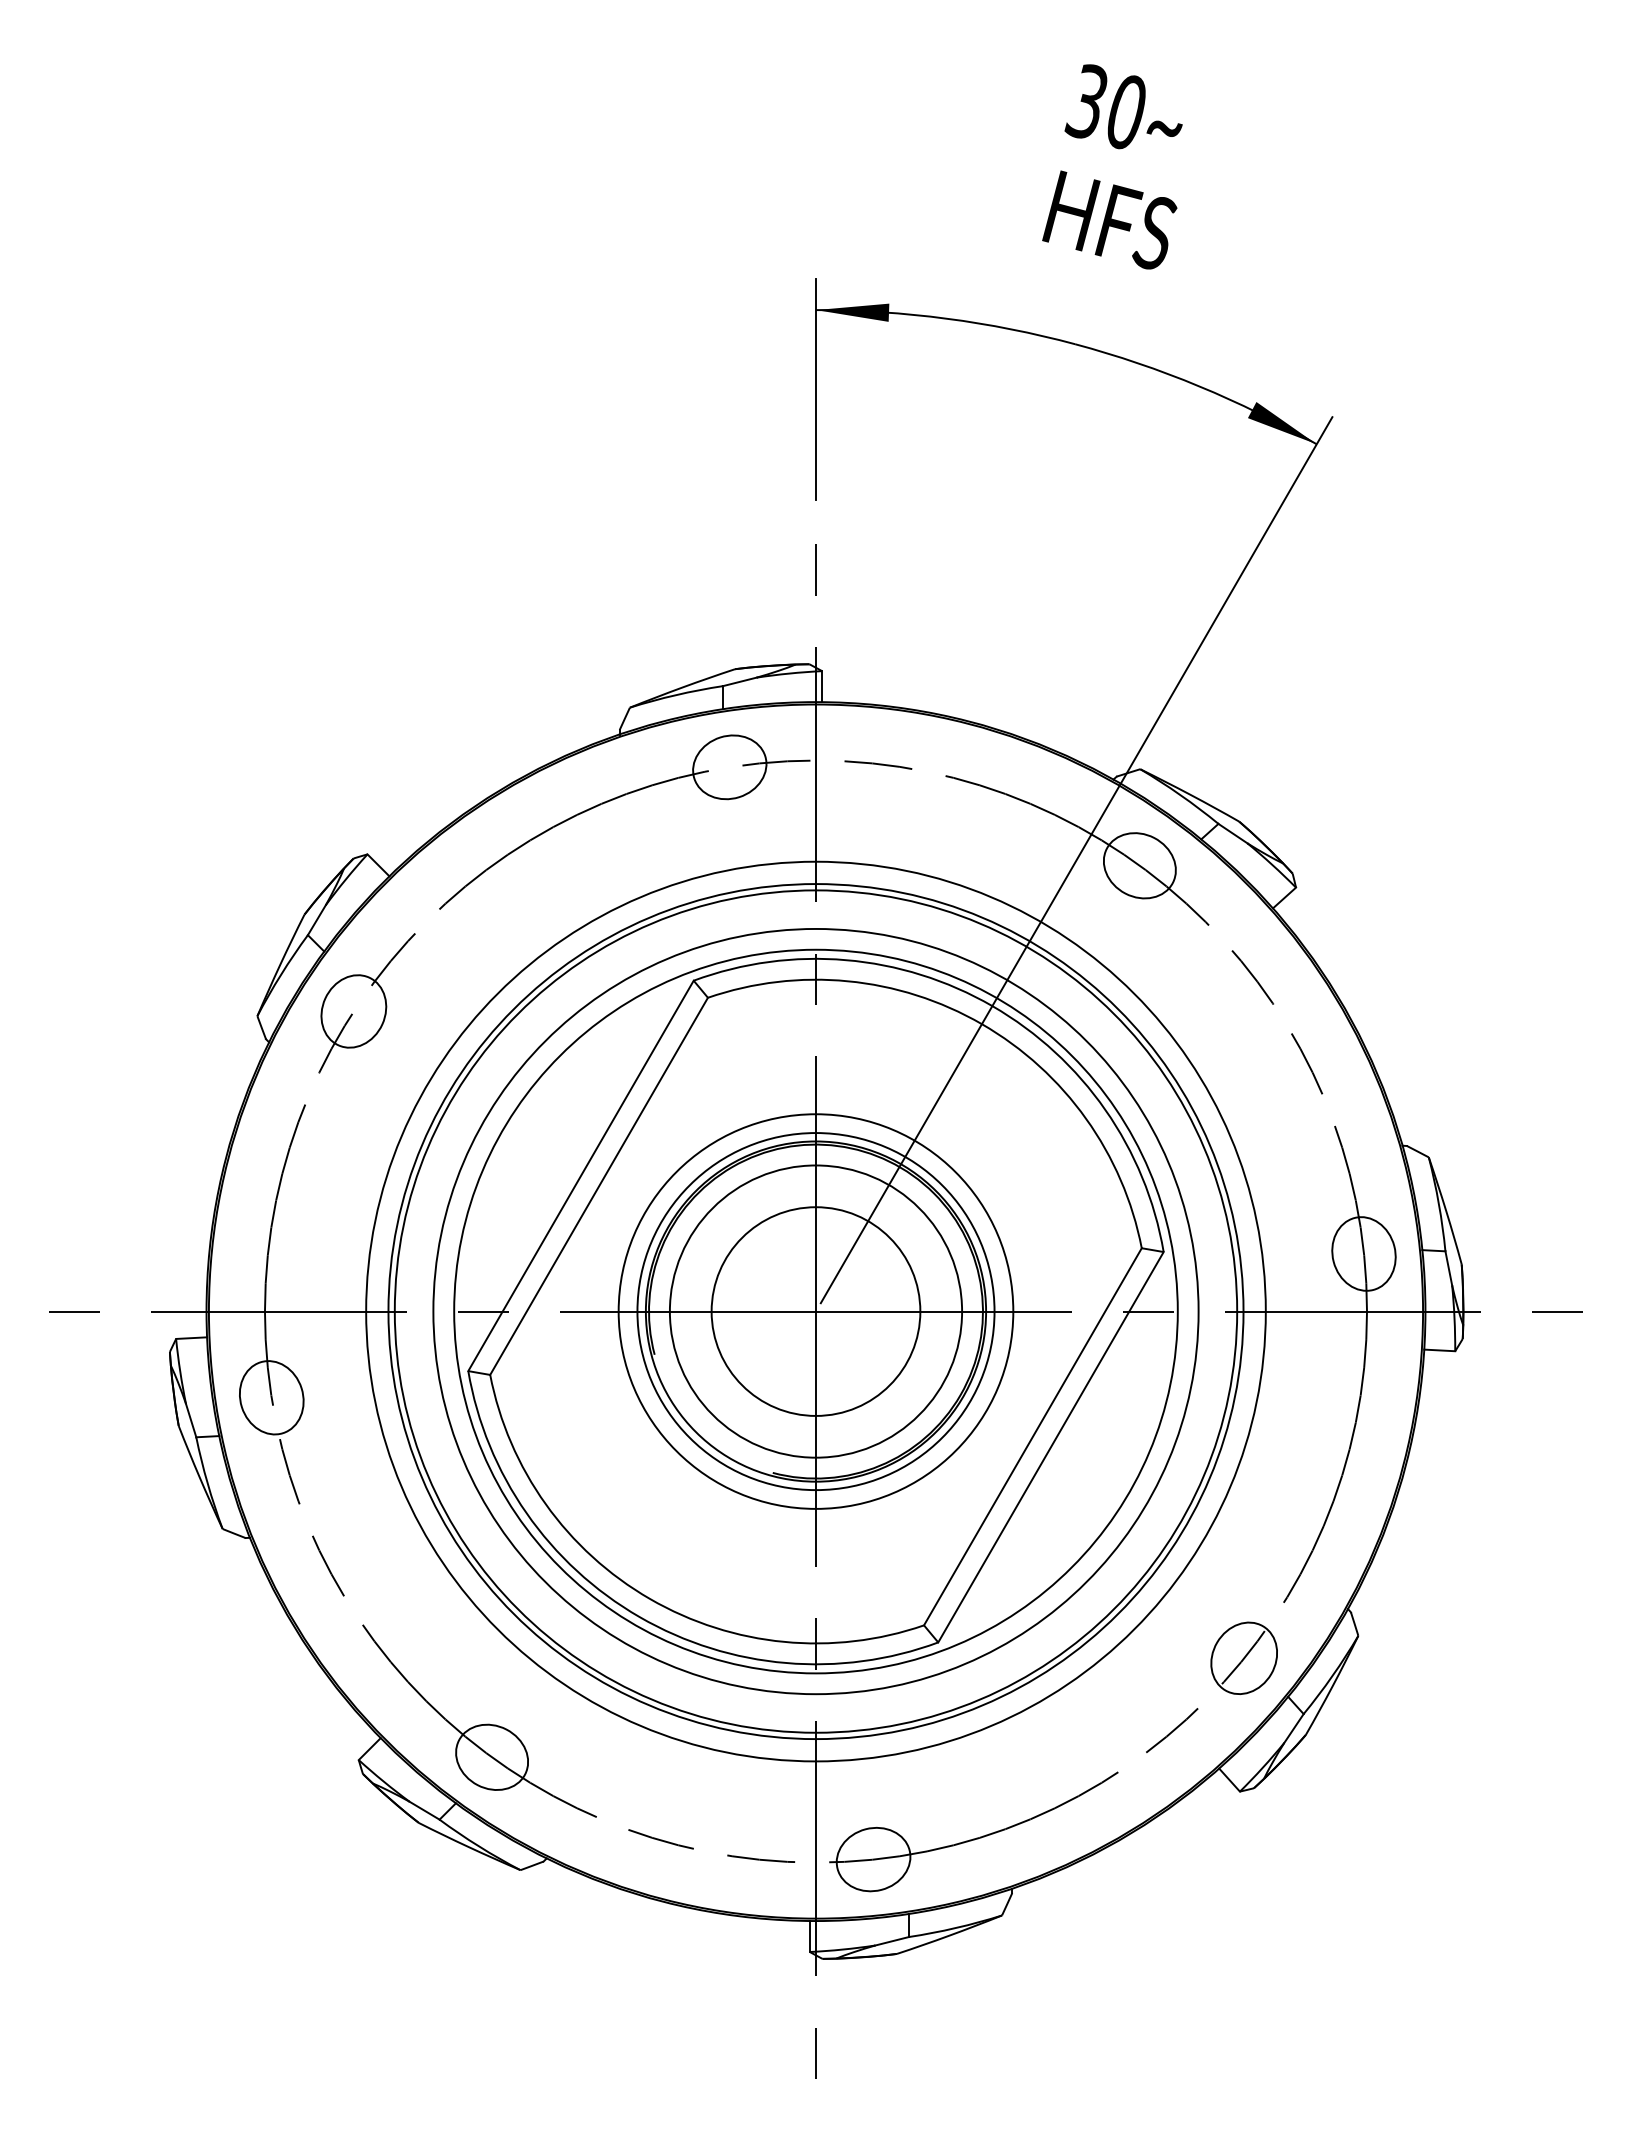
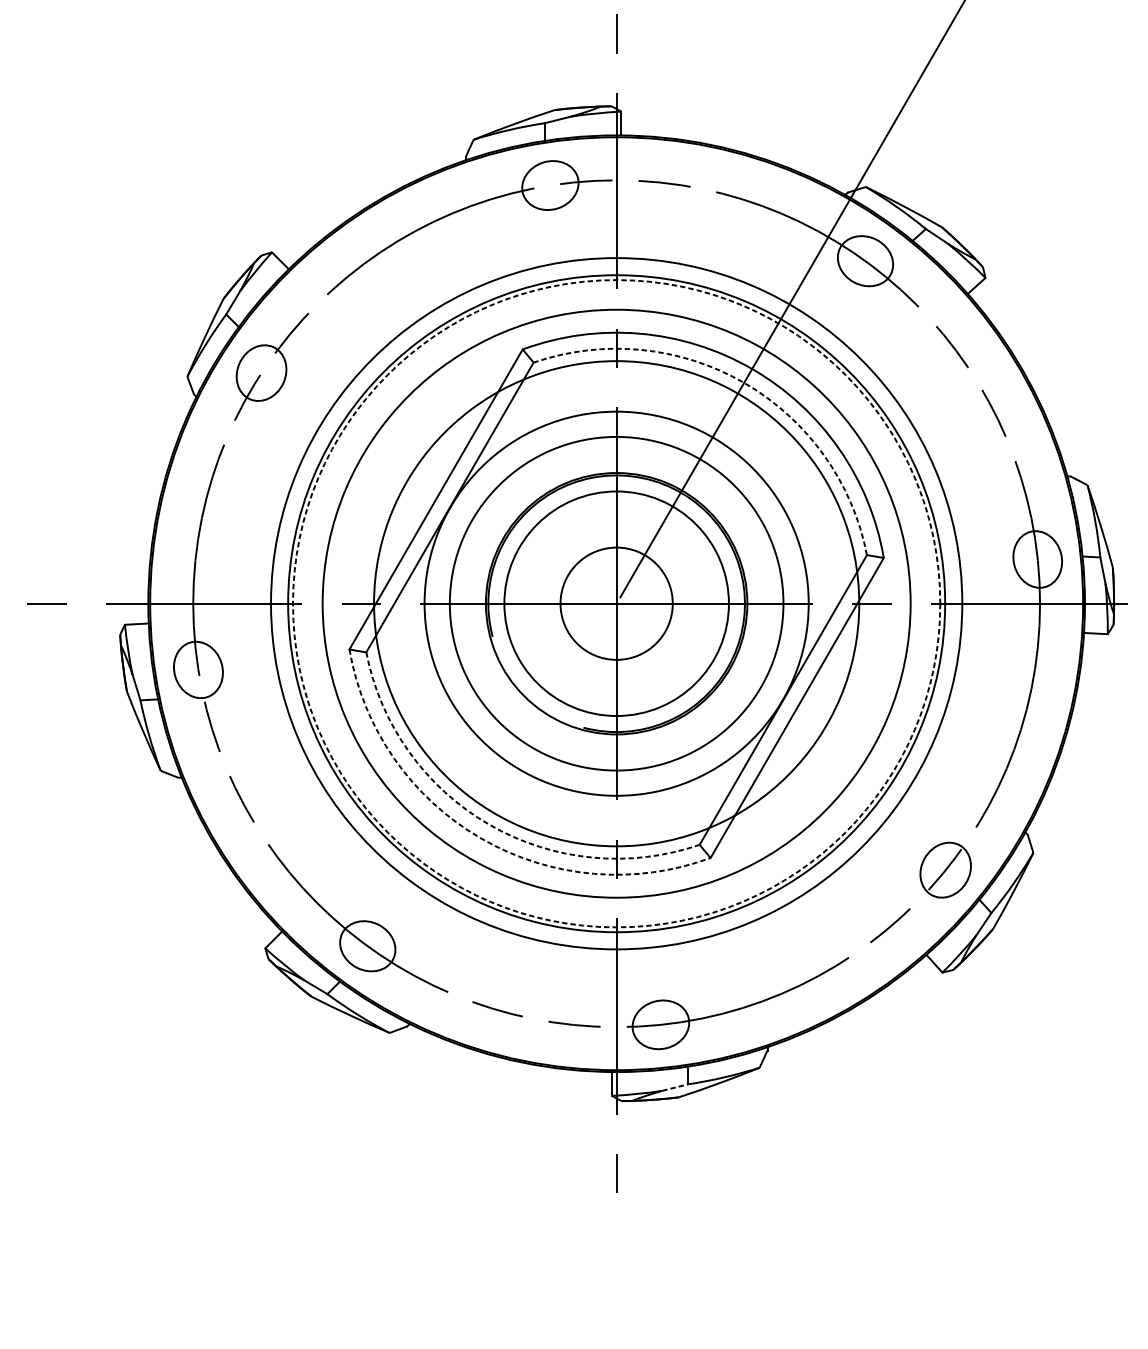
arc: (981, 1024) -> (743, 383), solid -> dashed
circle: (815, 1311) -> (616, 603), size x0.6
circle: (815, 1311) -> (616, 603), size x0.7
circle: (815, 1311) -> (616, 603), size x1.4
circle: (815, 1311) -> (616, 603), size x1.6
circle: (815, 1311) -> (616, 603), solid -> dashed
arc: (650, 1598) -> (489, 824), solid -> dashed
arc: (639, 1617) -> (481, 838), solid -> dashed
line: (892, 1941) -> (675, 1087), solid -> dashed

